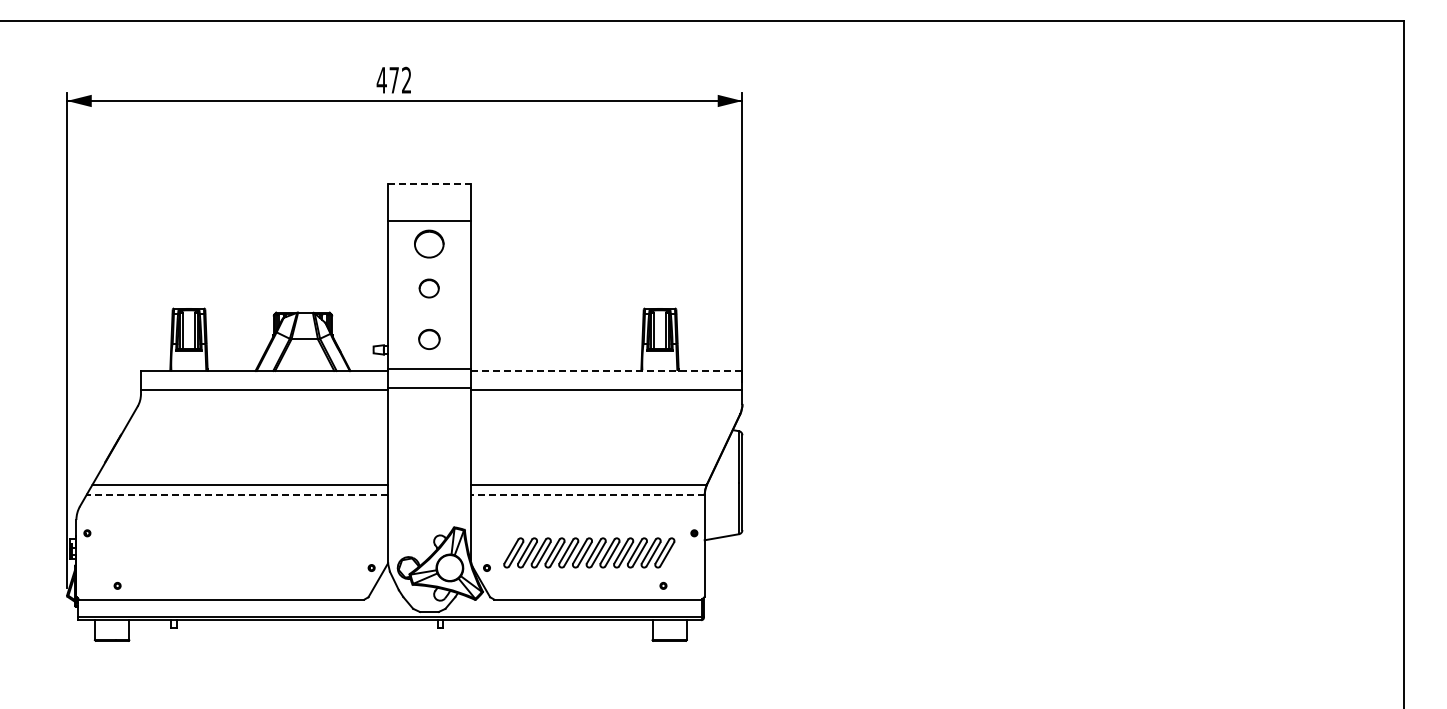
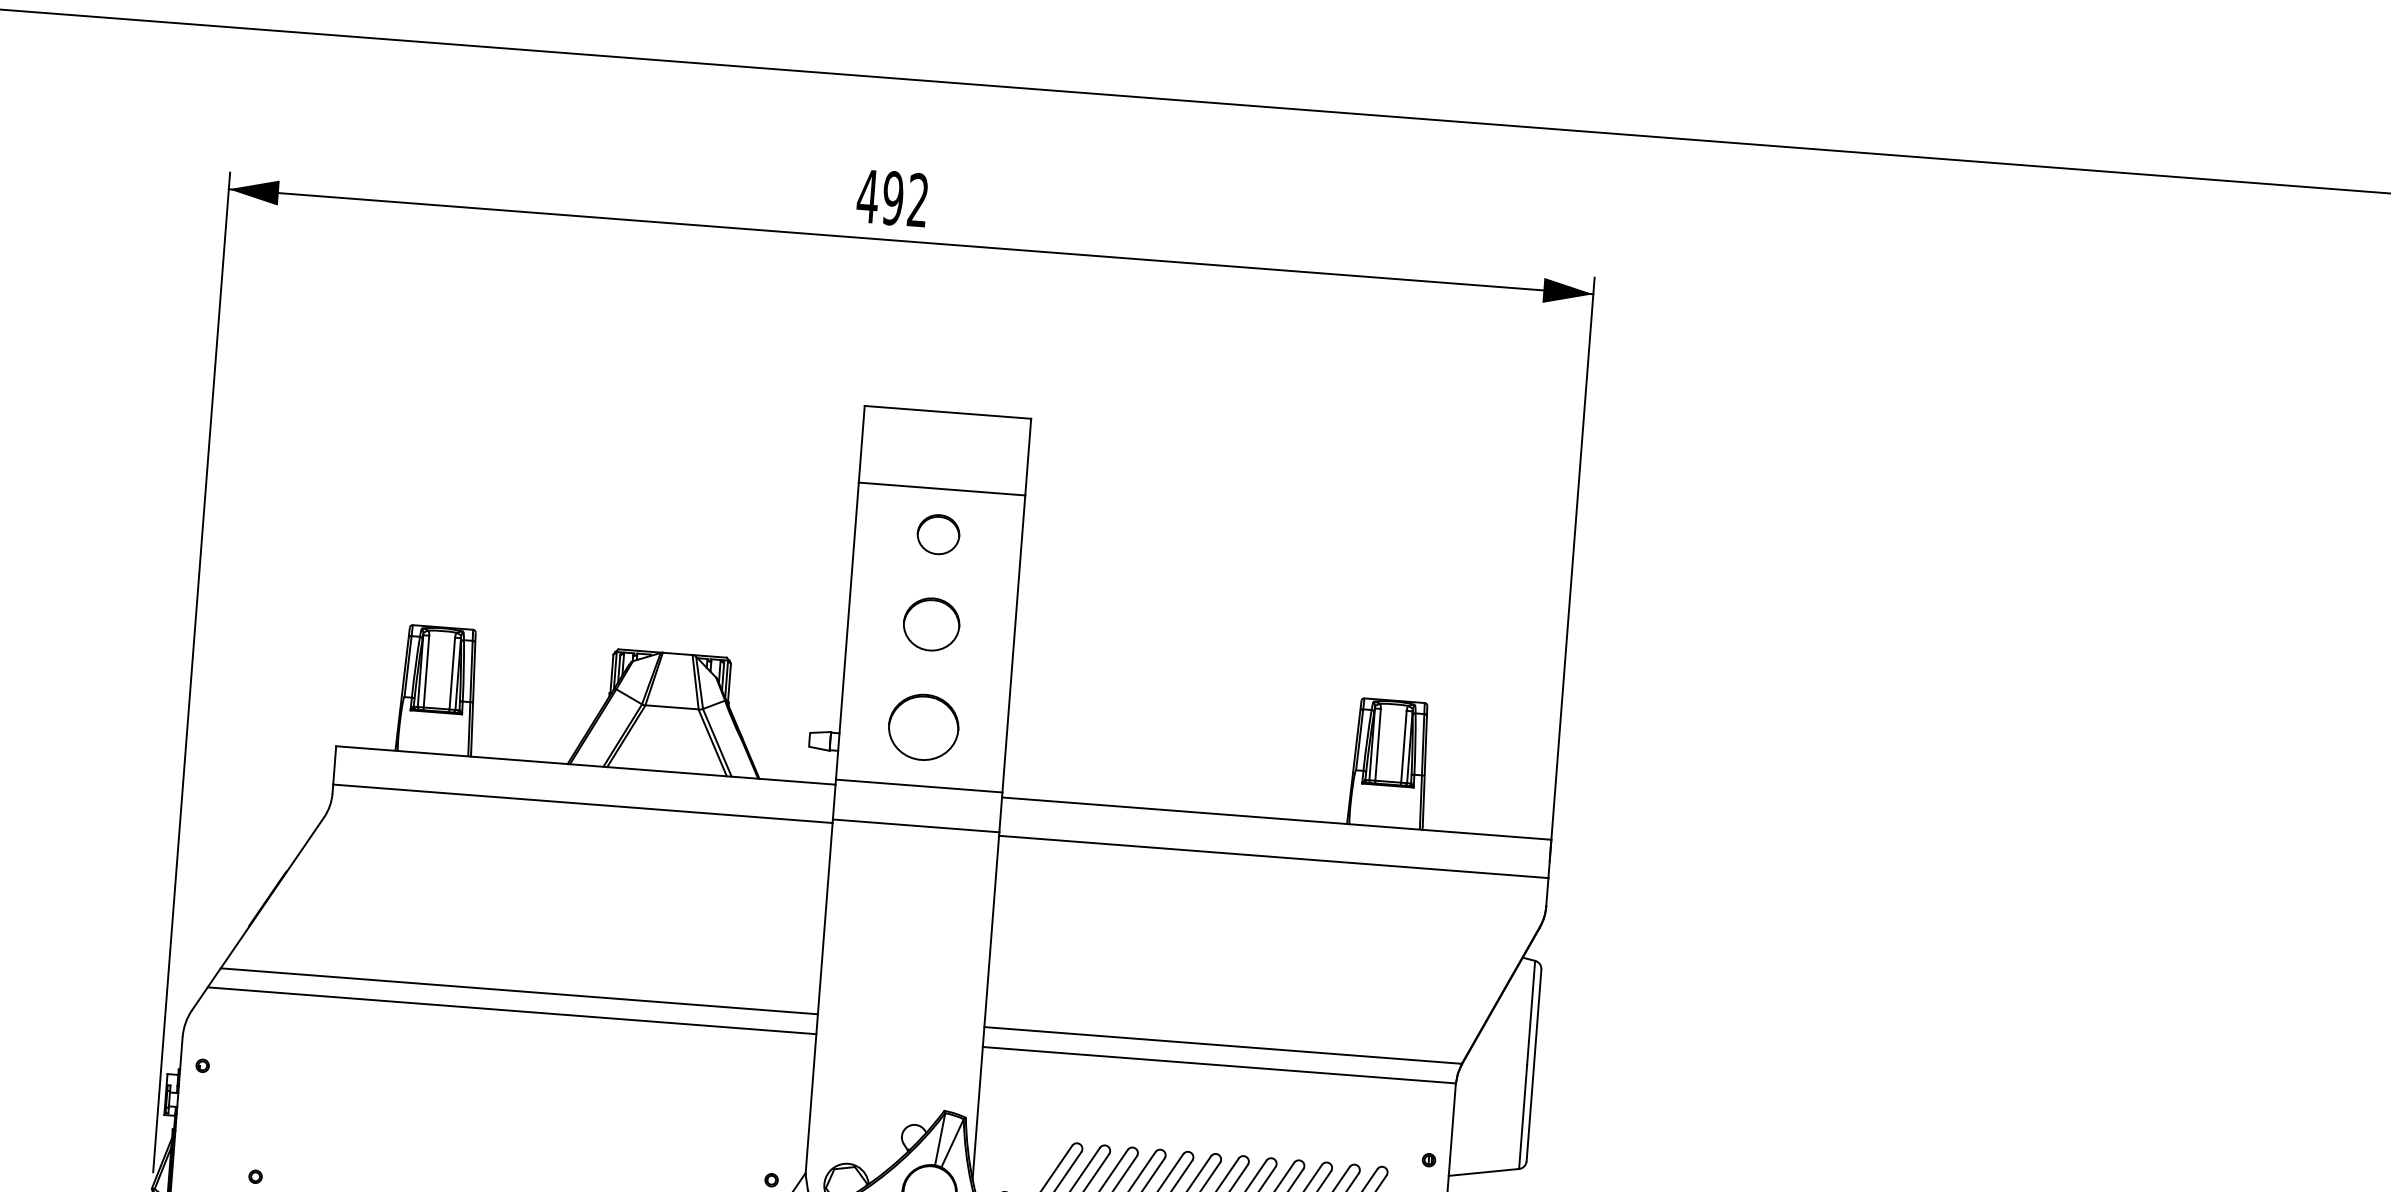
text: (394, 79) -> (893, 196), 472 -> 492
line: (429, 183) -> (948, 412), dashed -> solid
part: (429, 243) -> (938, 533), size x0.71
part: (428, 288) -> (929, 624), size x1.43
part: (429, 339) -> (924, 727), size x1.67
line: (606, 370) -> (1276, 817), dashed -> solid
line: (237, 494) -> (512, 1010), dashed -> solid
line: (587, 494) -> (1219, 1065), dashed -> solid

